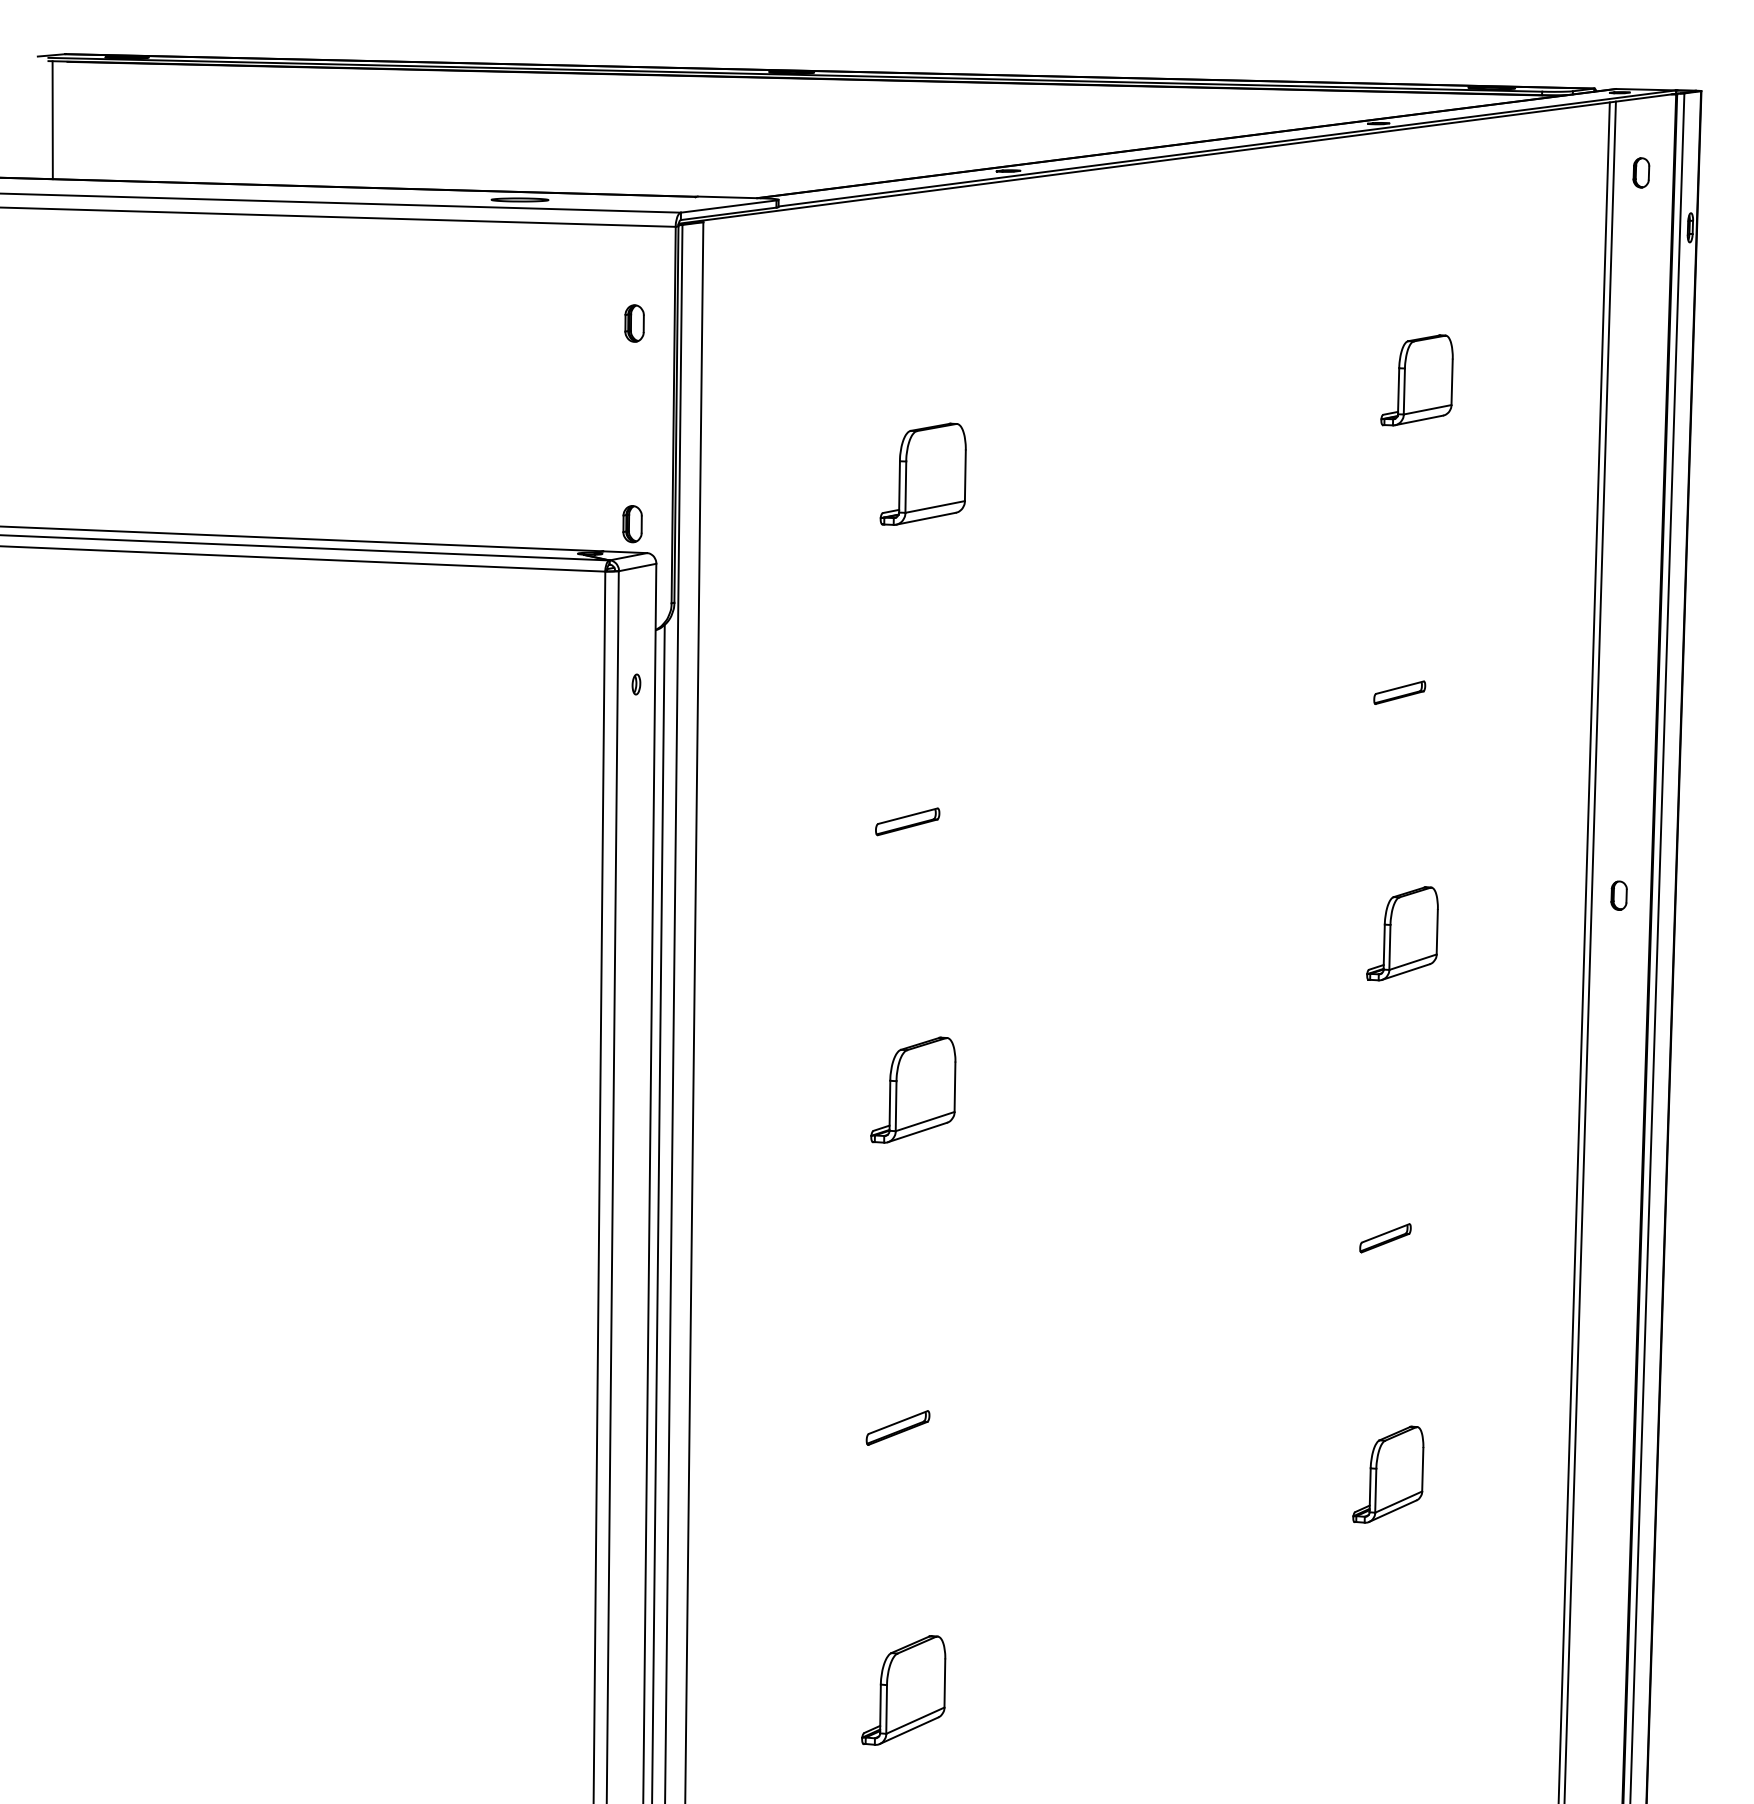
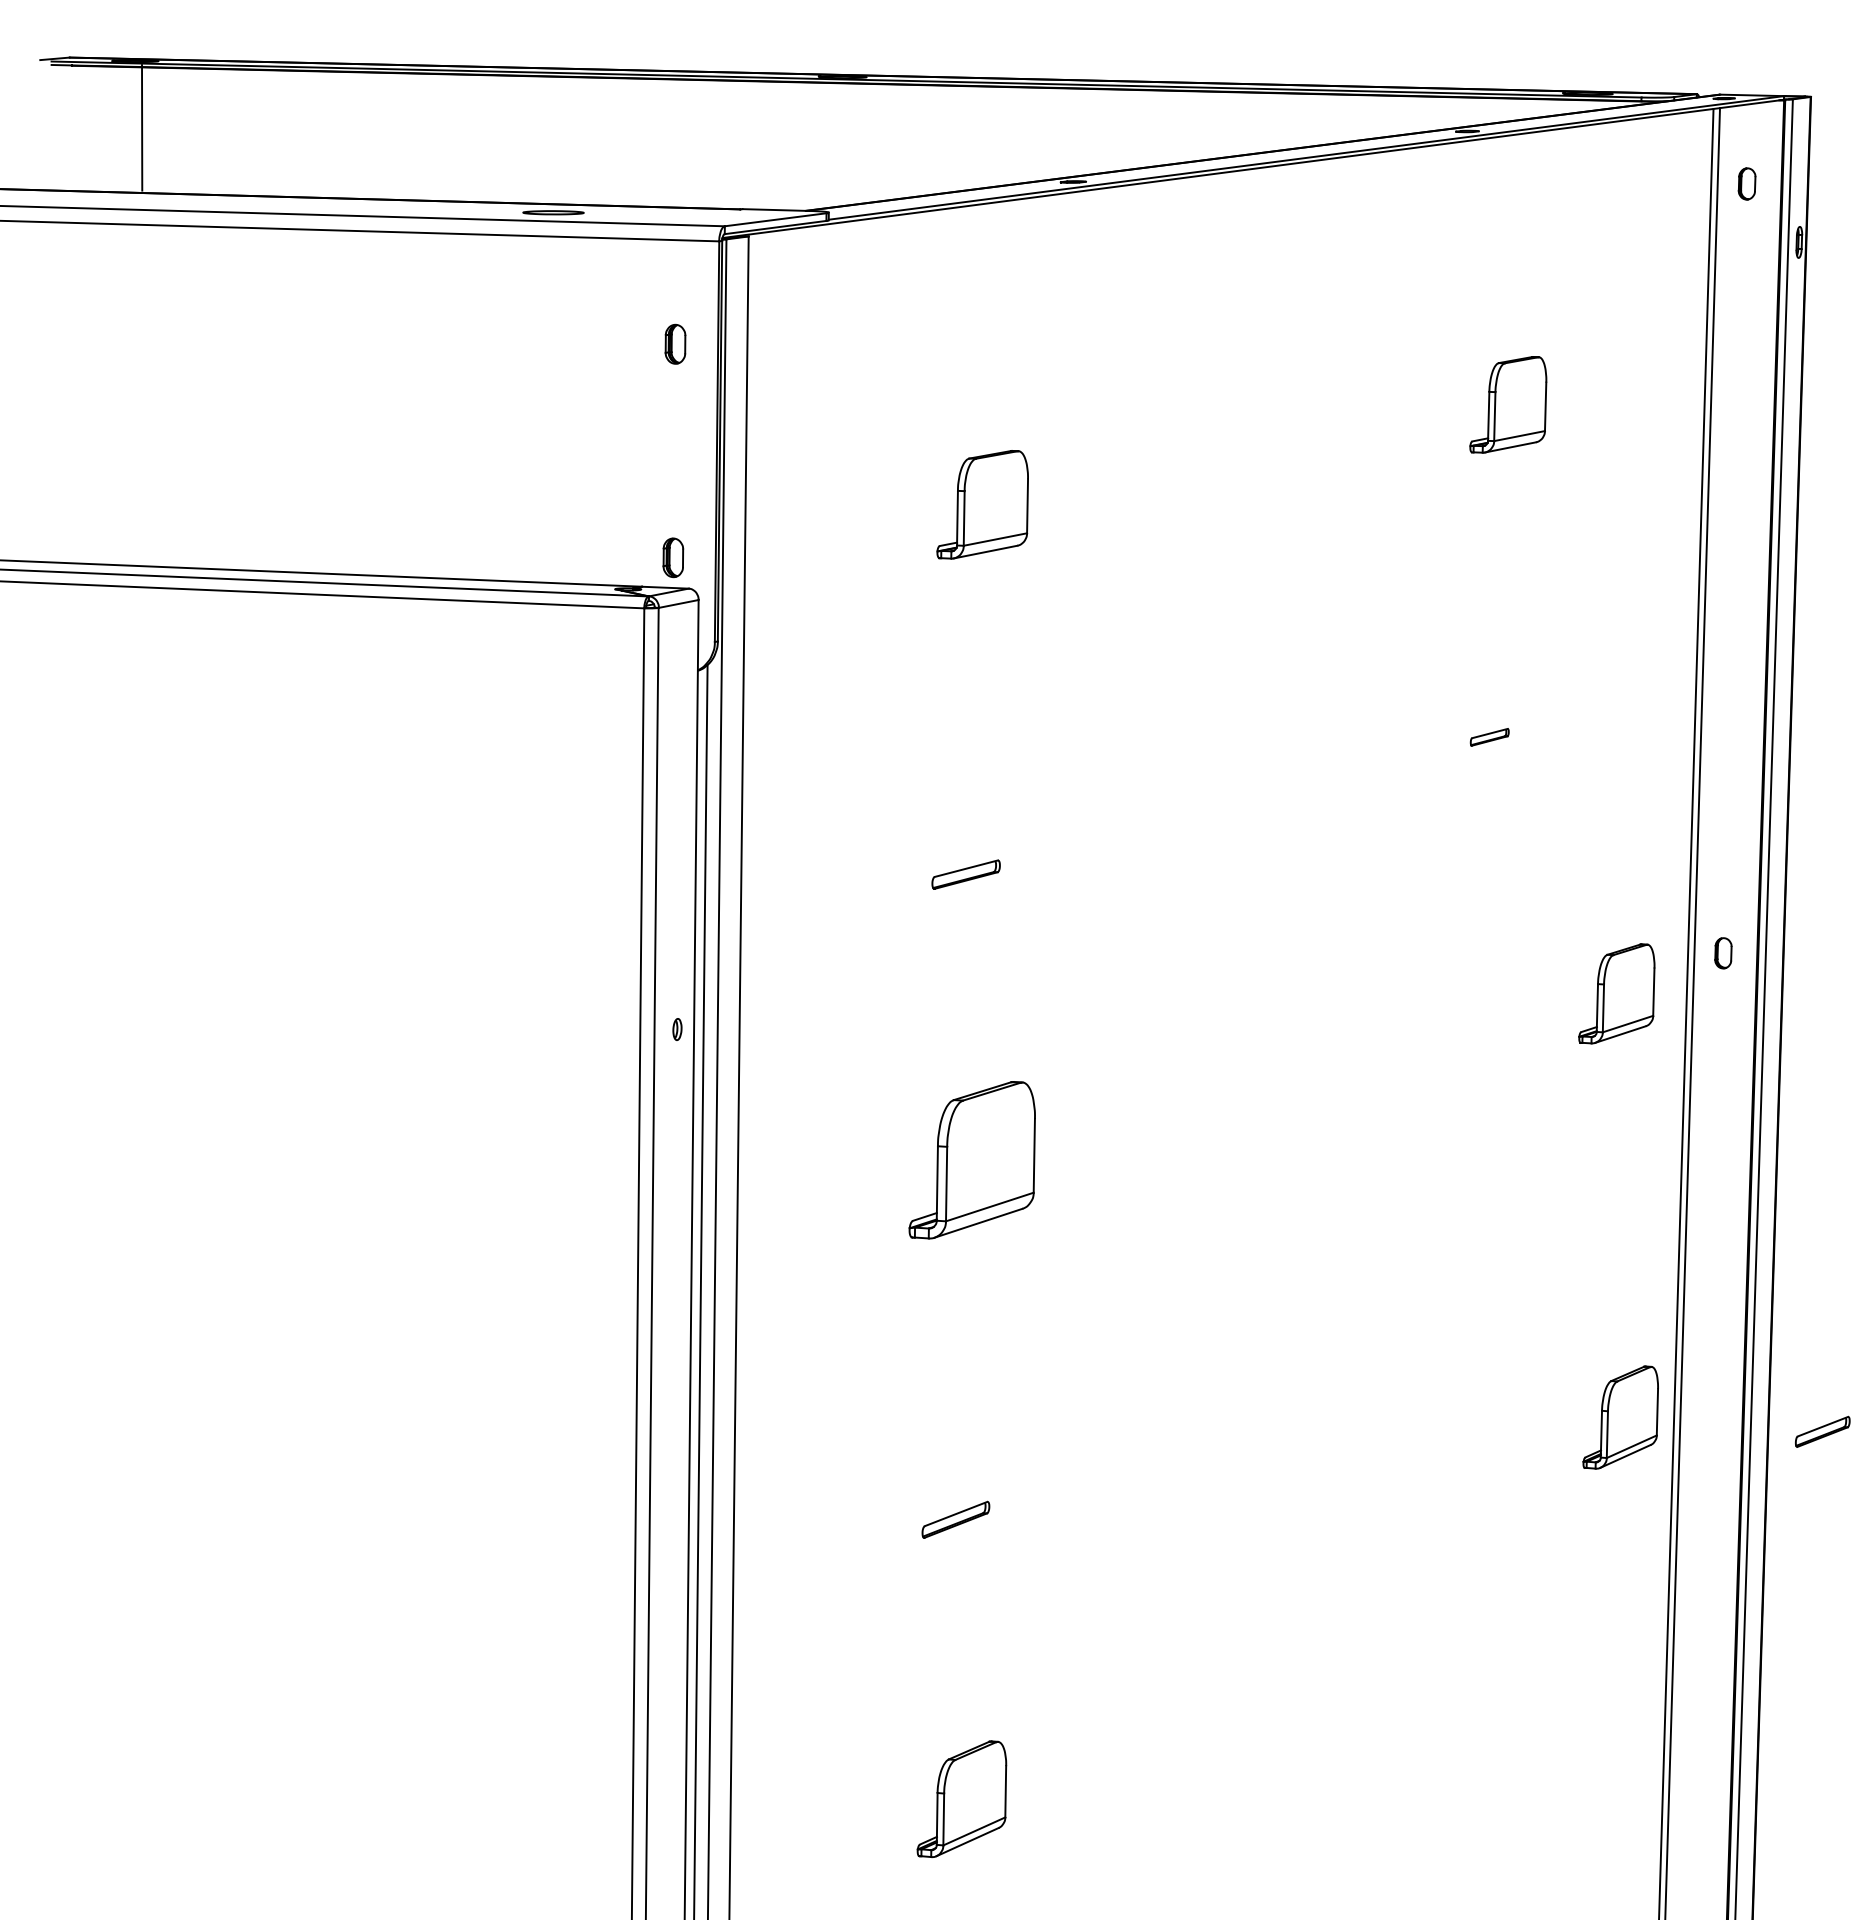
line: (53, 119) -> (142, 127), moved
part: (636, 684) -> (677, 1029), moved
part: (1399, 692) -> (1489, 737), size x0.7
part: (1402, 933) -> (1616, 993), moved
part: (912, 1090) -> (971, 1160), size x1.4
part: (1385, 1237) -> (1822, 1431), moved
part: (1388, 1474) -> (1620, 1417), moved

